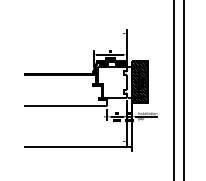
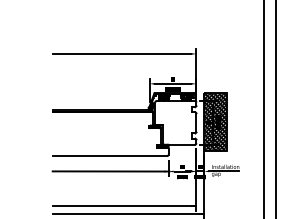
line: (74, 33) -> (122, 53), added
line: (66, 116) -> (111, 171), added
line: (75, 141) -> (123, 206), added

